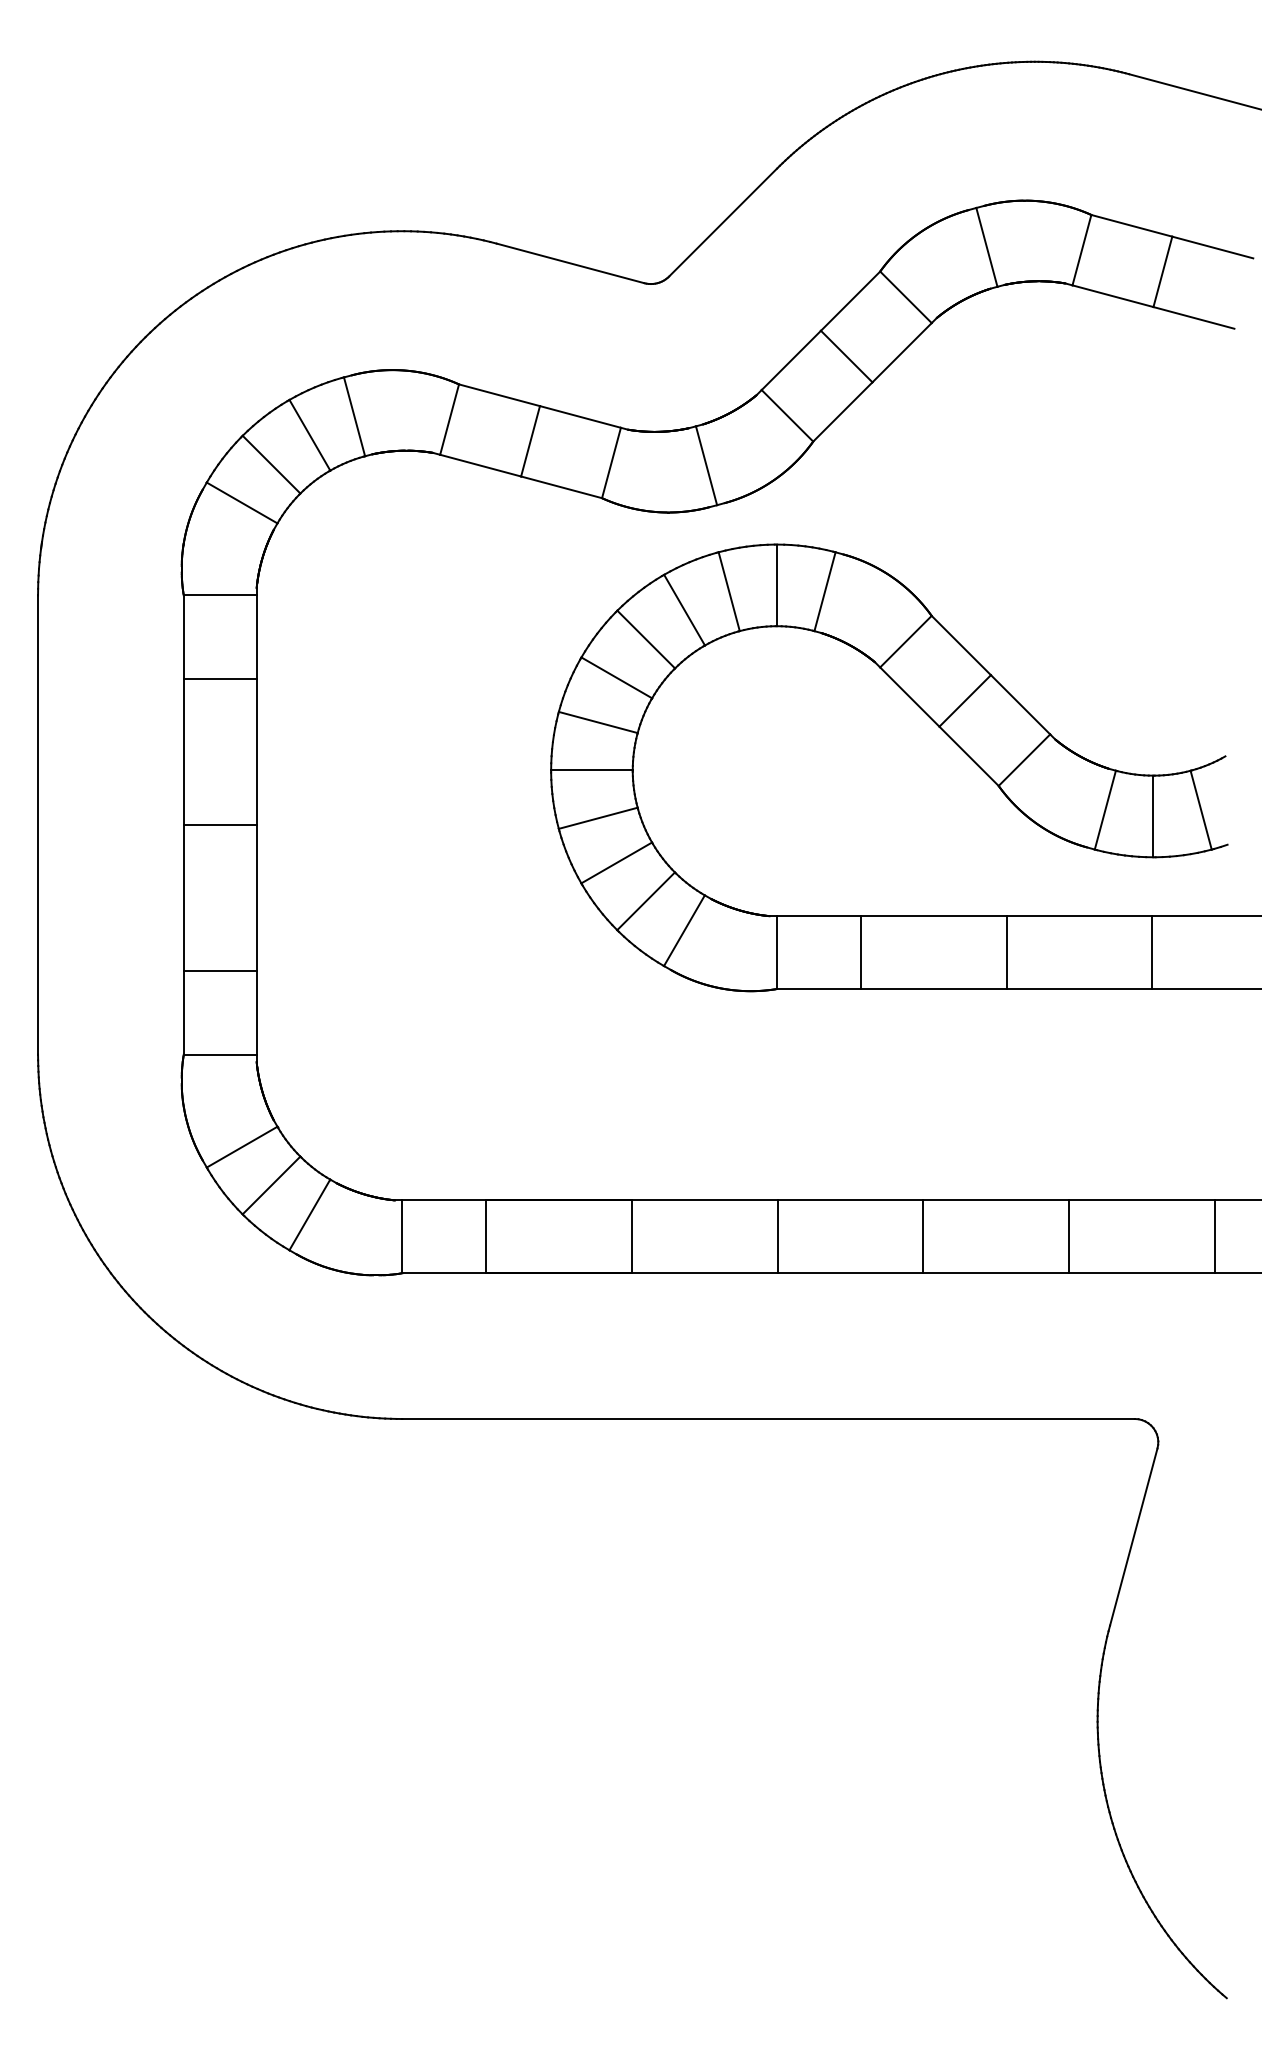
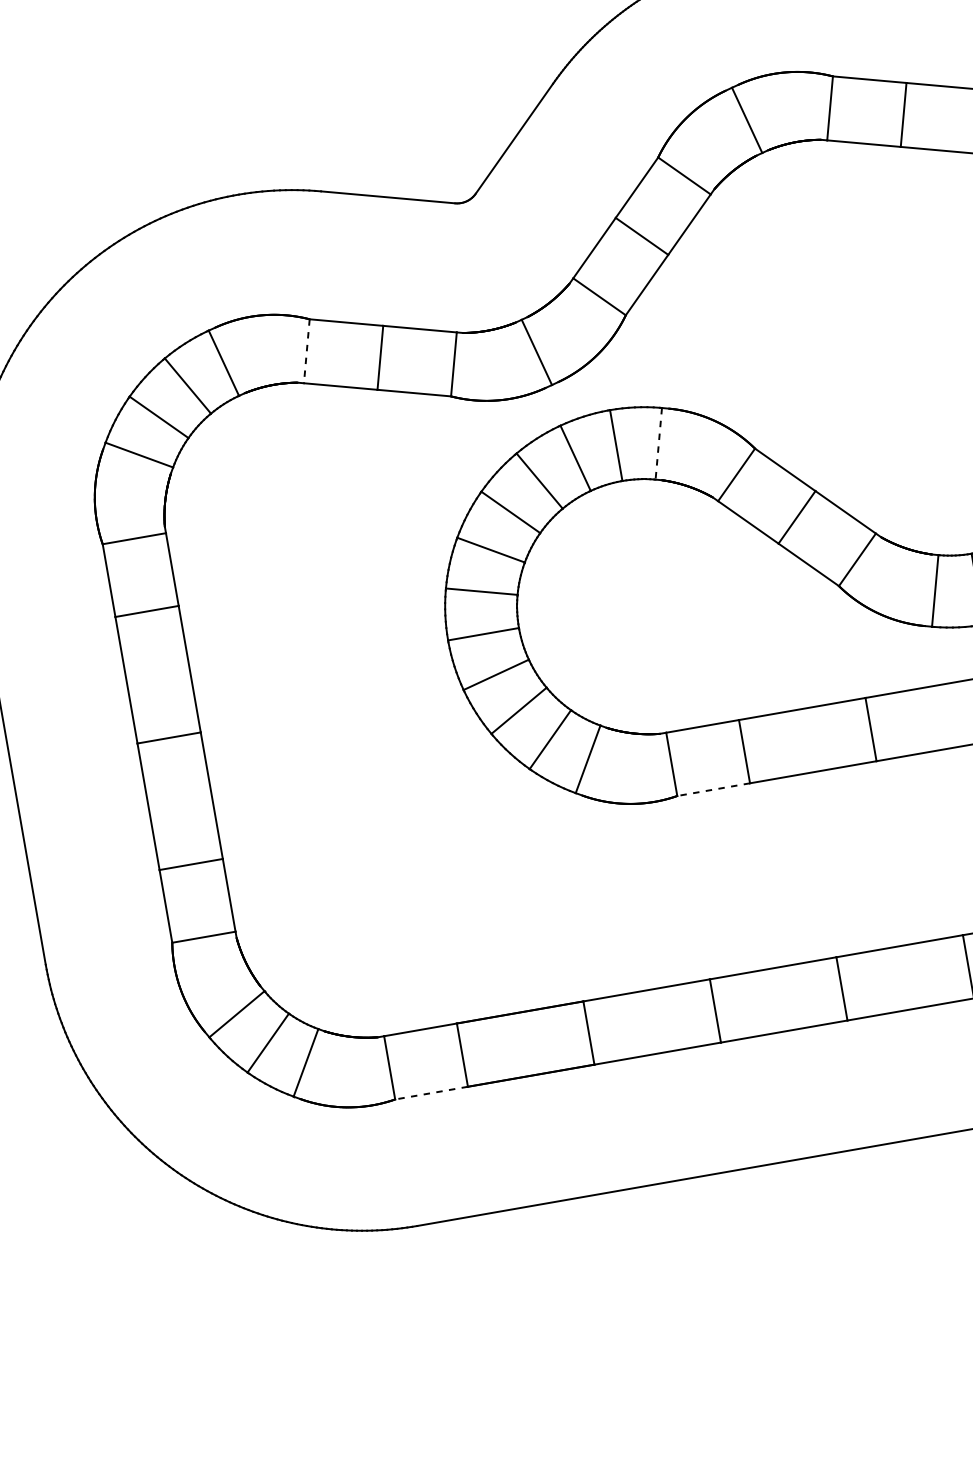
line: (449, 420) -> (306, 352), solid -> dashed
line: (825, 591) -> (659, 443), solid -> dashed
line: (818, 989) -> (713, 790), solid -> dashed
line: (444, 1273) -> (431, 1093), solid -> dashed

